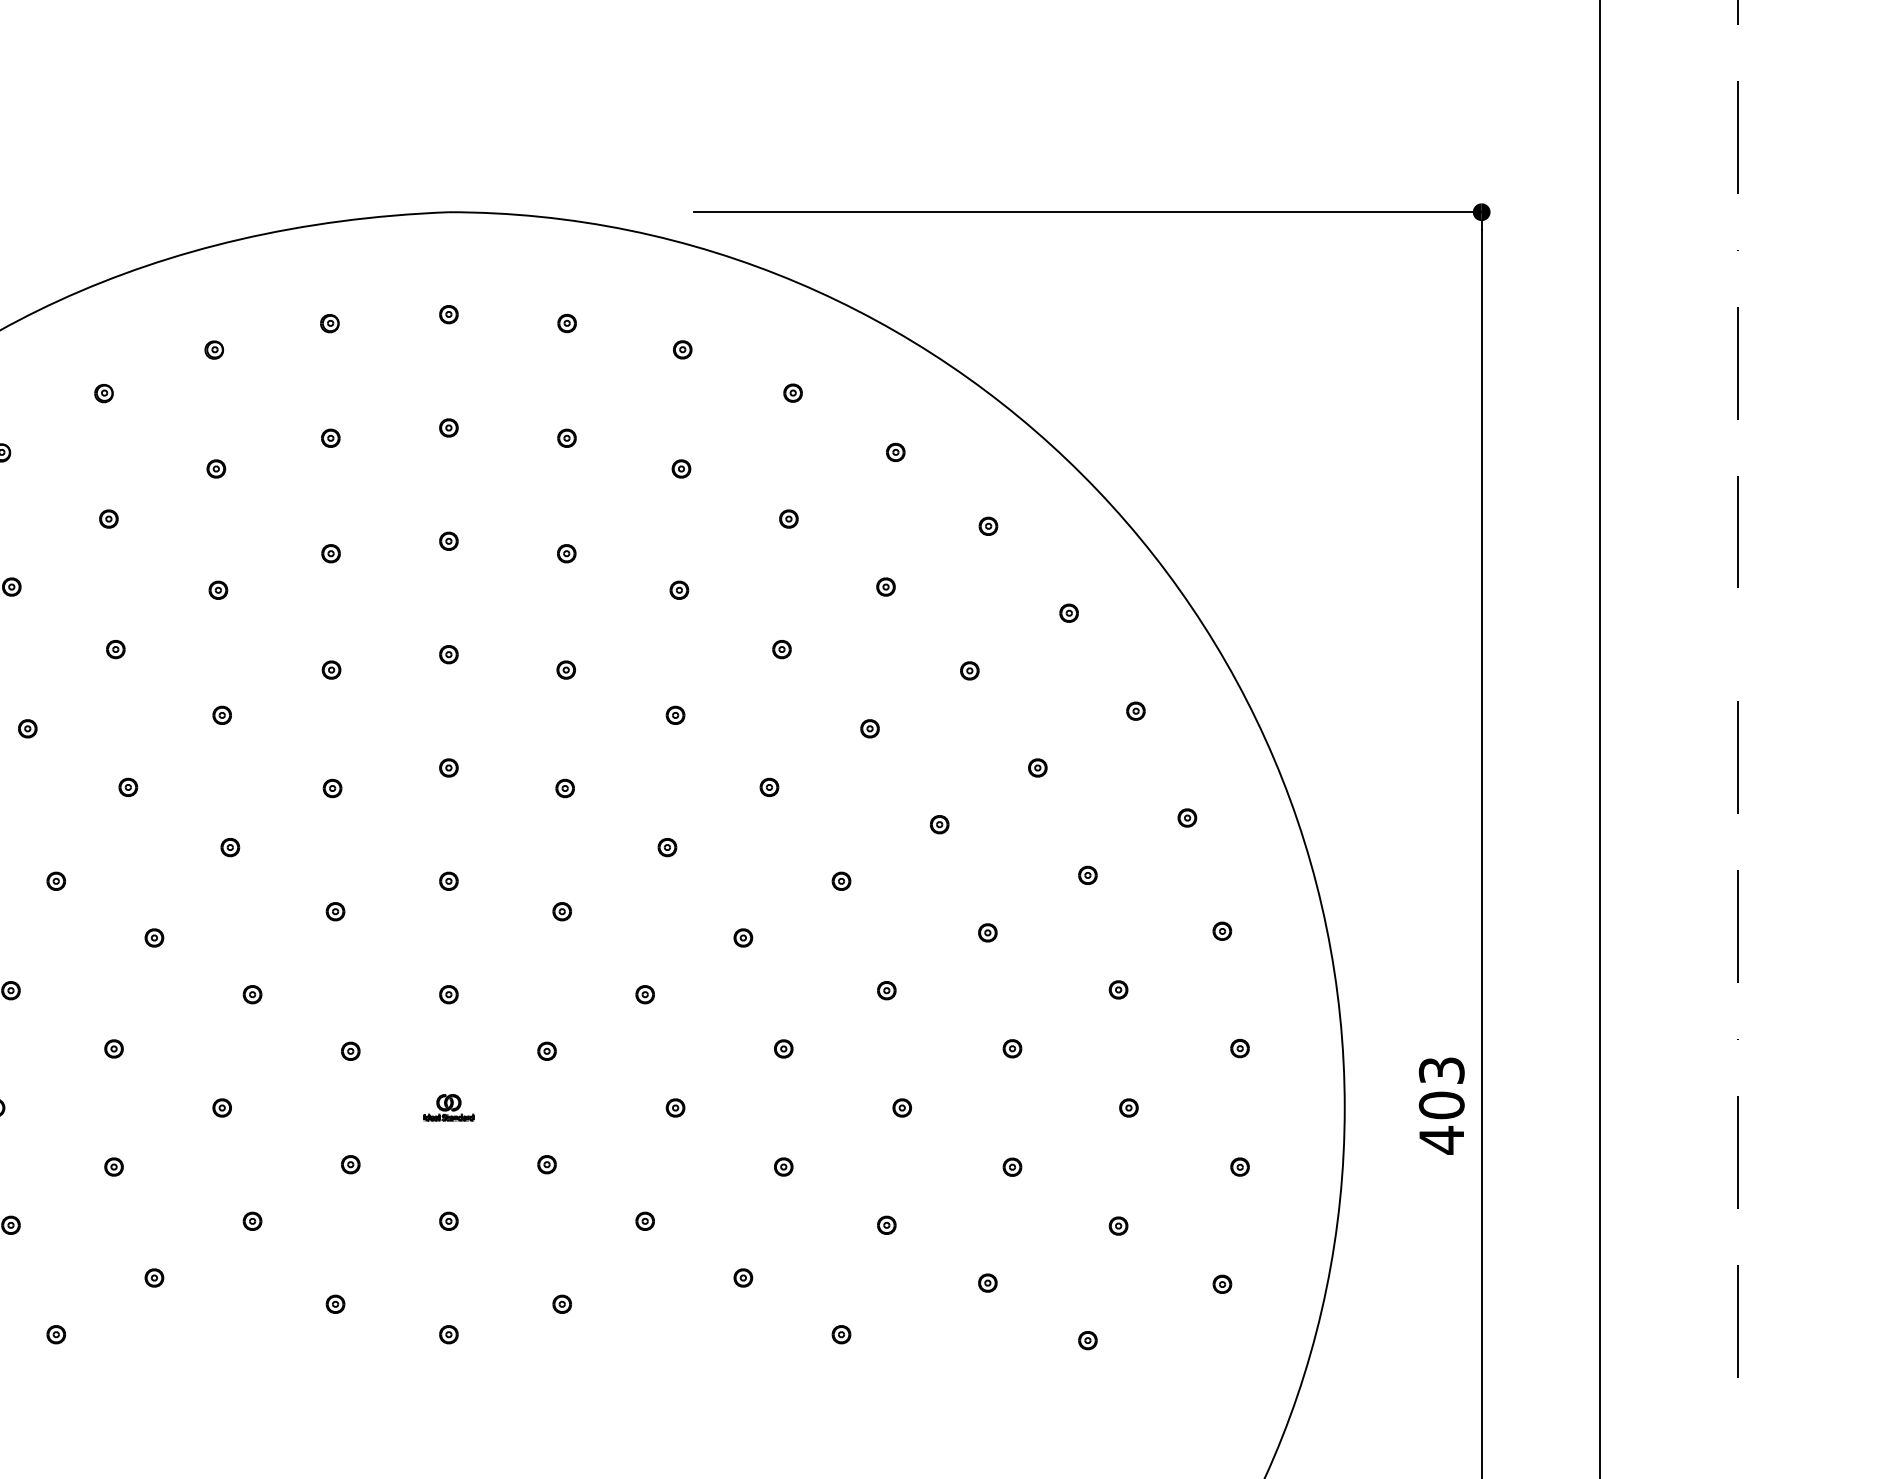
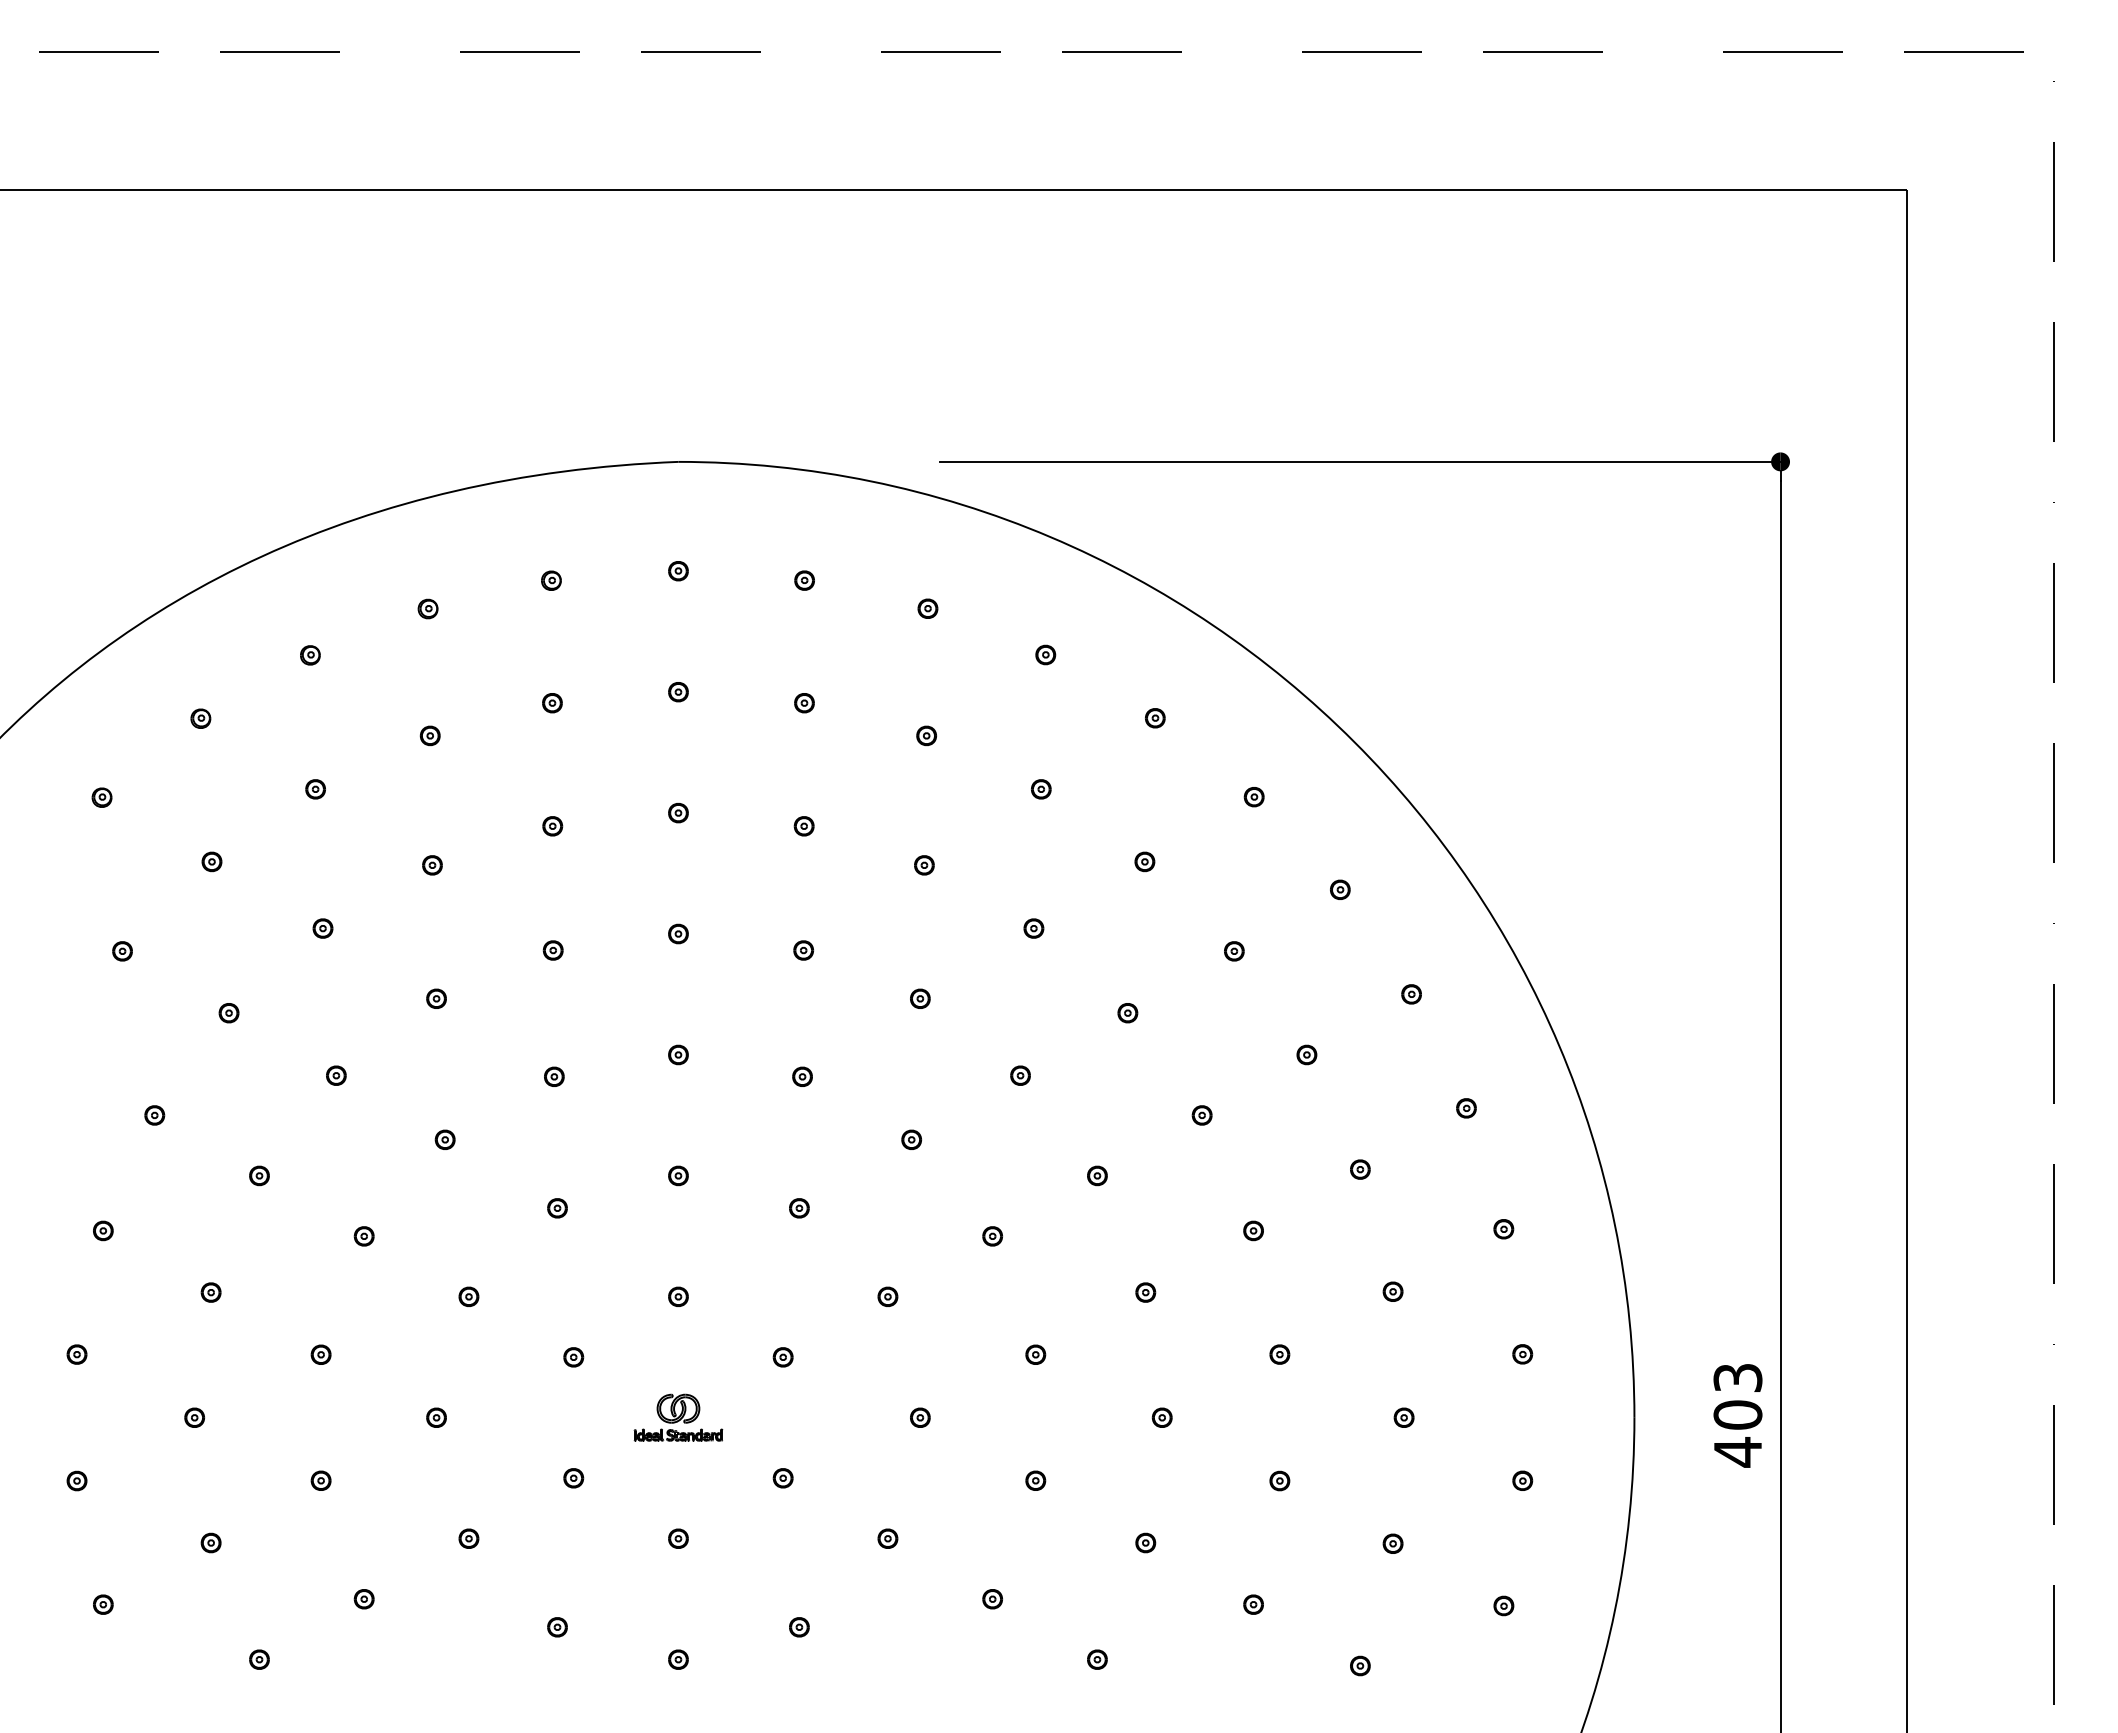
part: (448, 1107) -> (678, 1417), size x1.67

